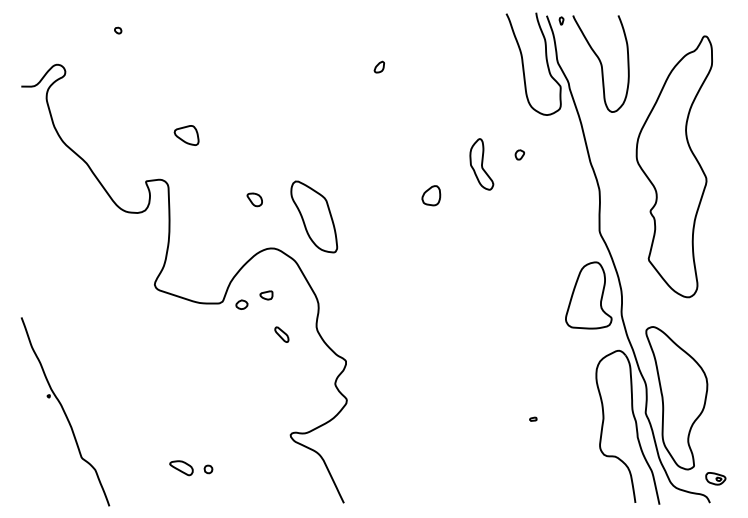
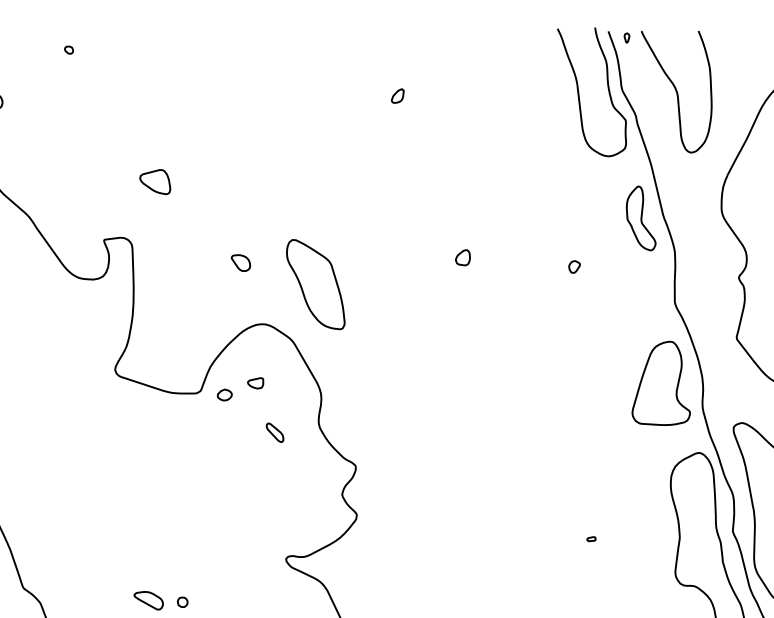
part: (519, 154) -> (574, 266), moved
part: (481, 164) -> (640, 218), moved
part: (430, 195) -> (462, 257), size x0.62

